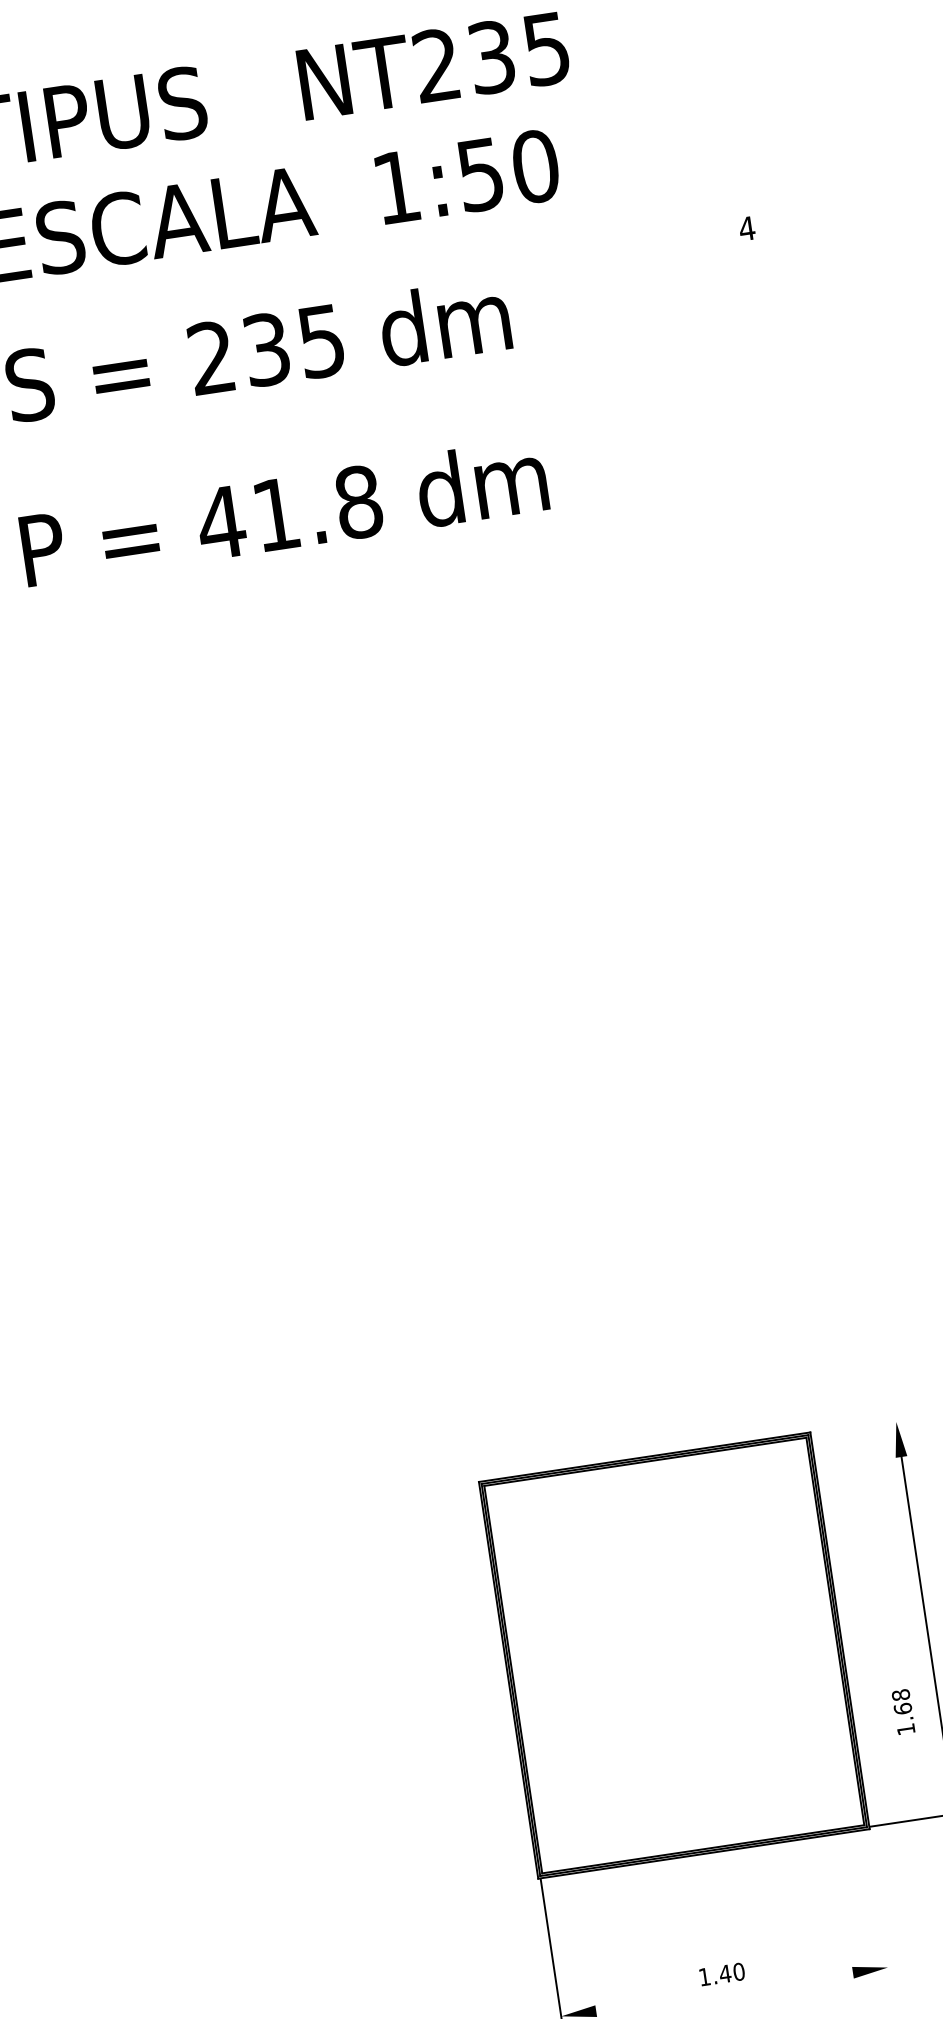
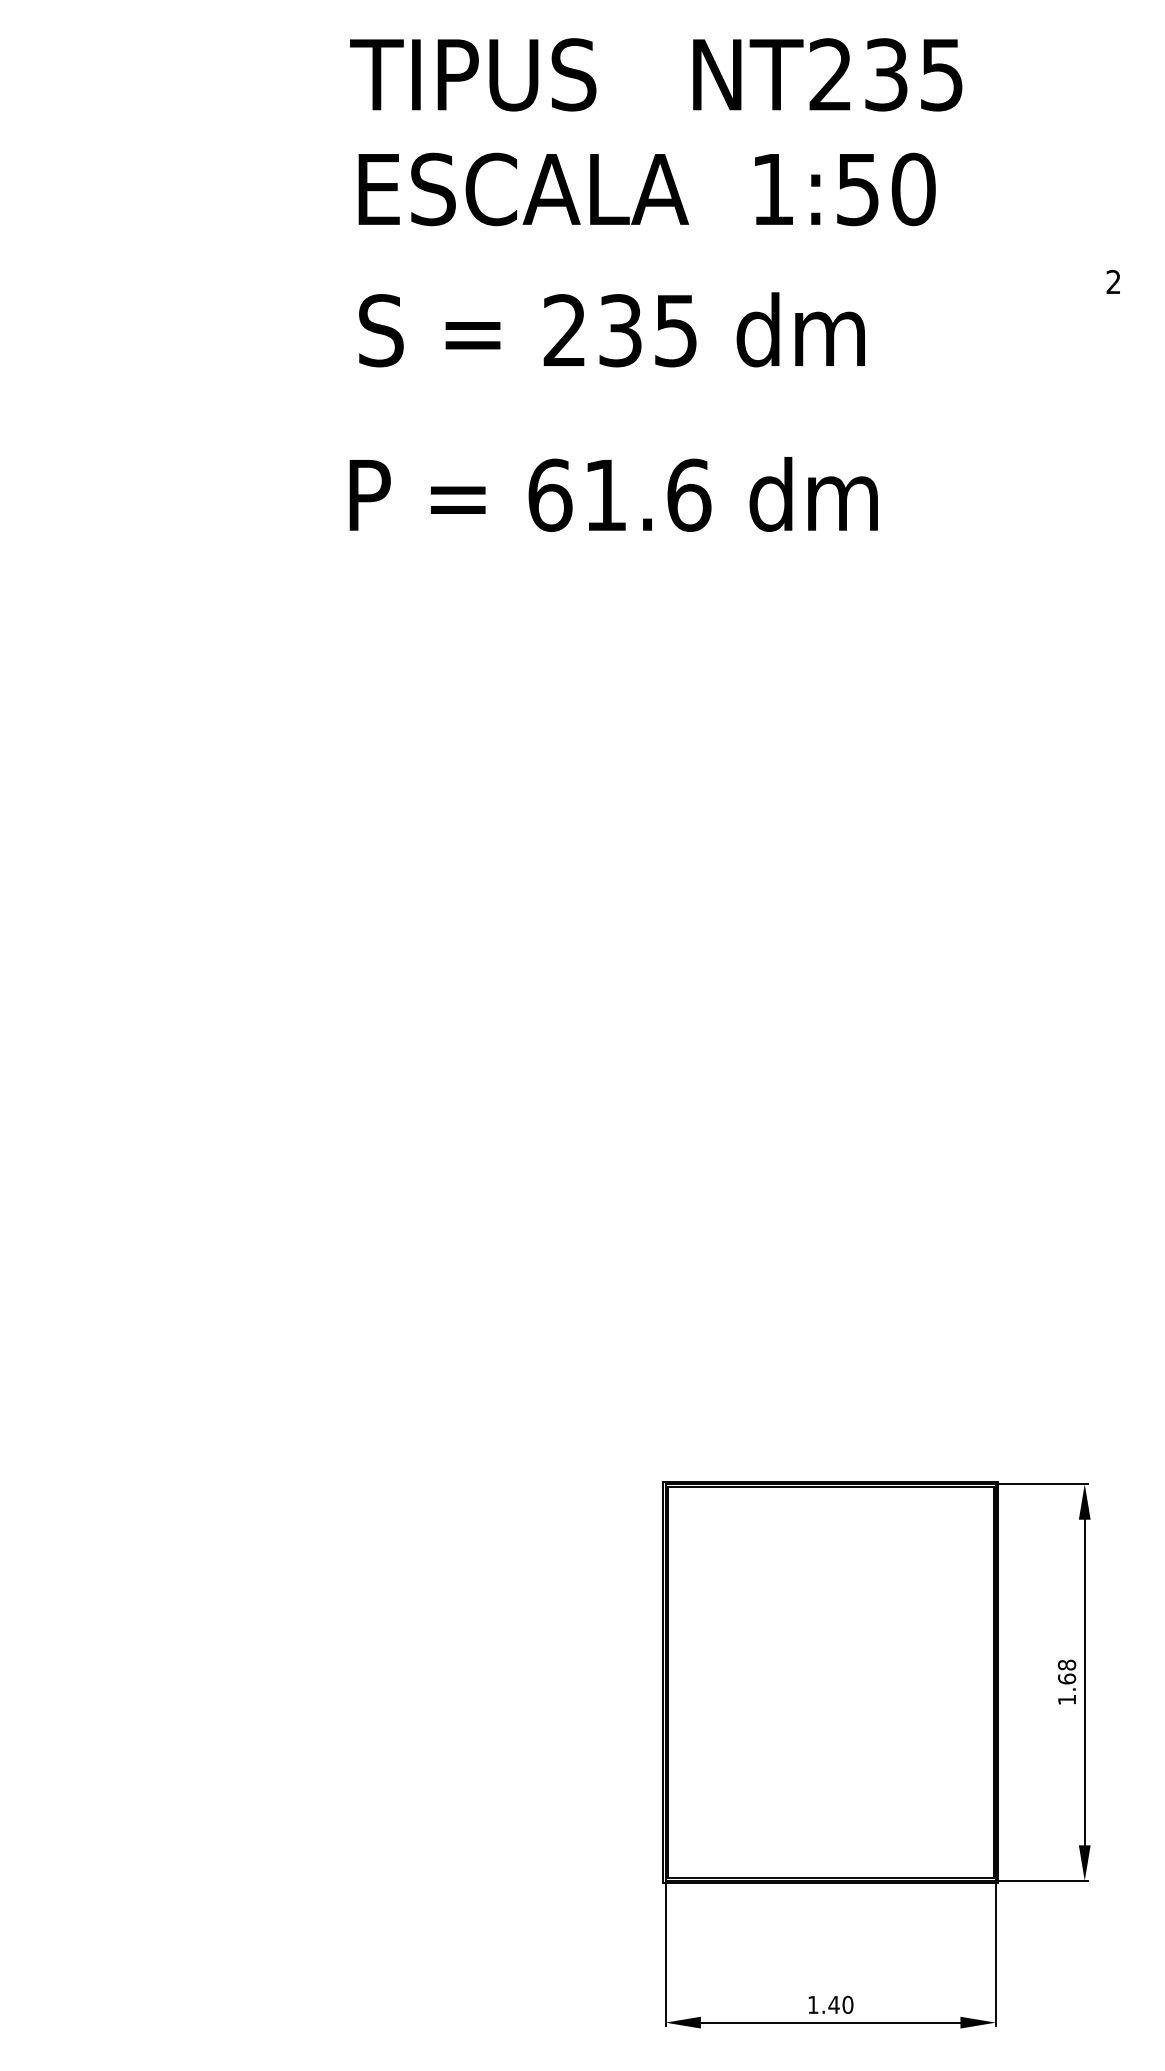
text: (746, 228) -> (1113, 281), 4 -> 2
text: (288, 511) -> (618, 494), 41.8 -> 61.6
line: (855, 1428) -> (1043, 1484), added
text: (903, 1711) -> (1067, 1681), moved
line: (877, 1901) -> (995, 1955), added
line: (724, 1991) -> (830, 2022), added

